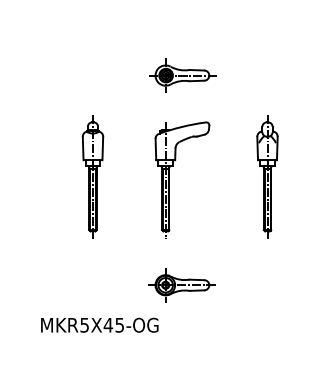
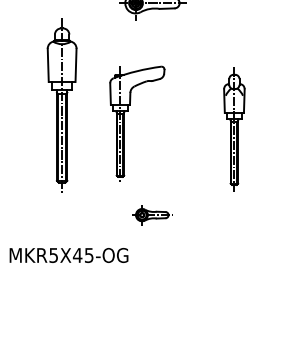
part: (92, 176) -> (61, 105), size x1.4
part: (267, 176) -> (234, 129), moved
part: (169, 179) -> (124, 124), moved
part: (181, 285) -> (151, 215), size x0.6

